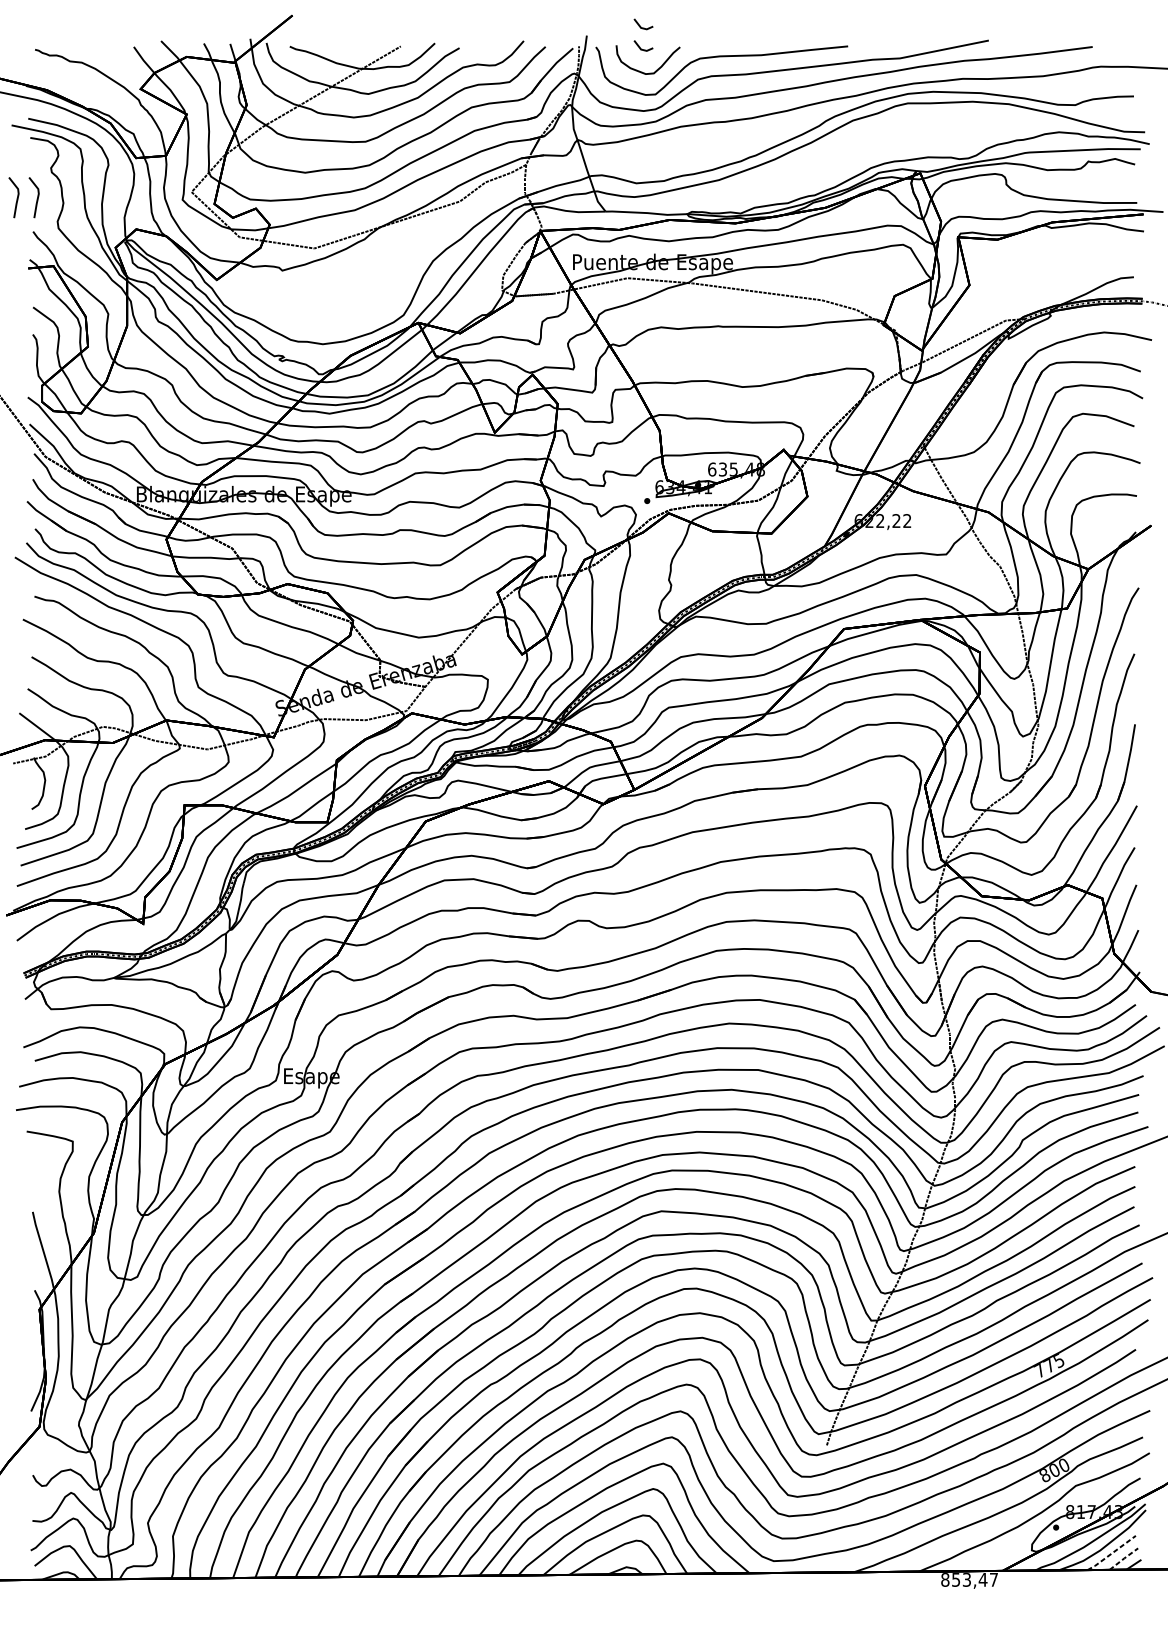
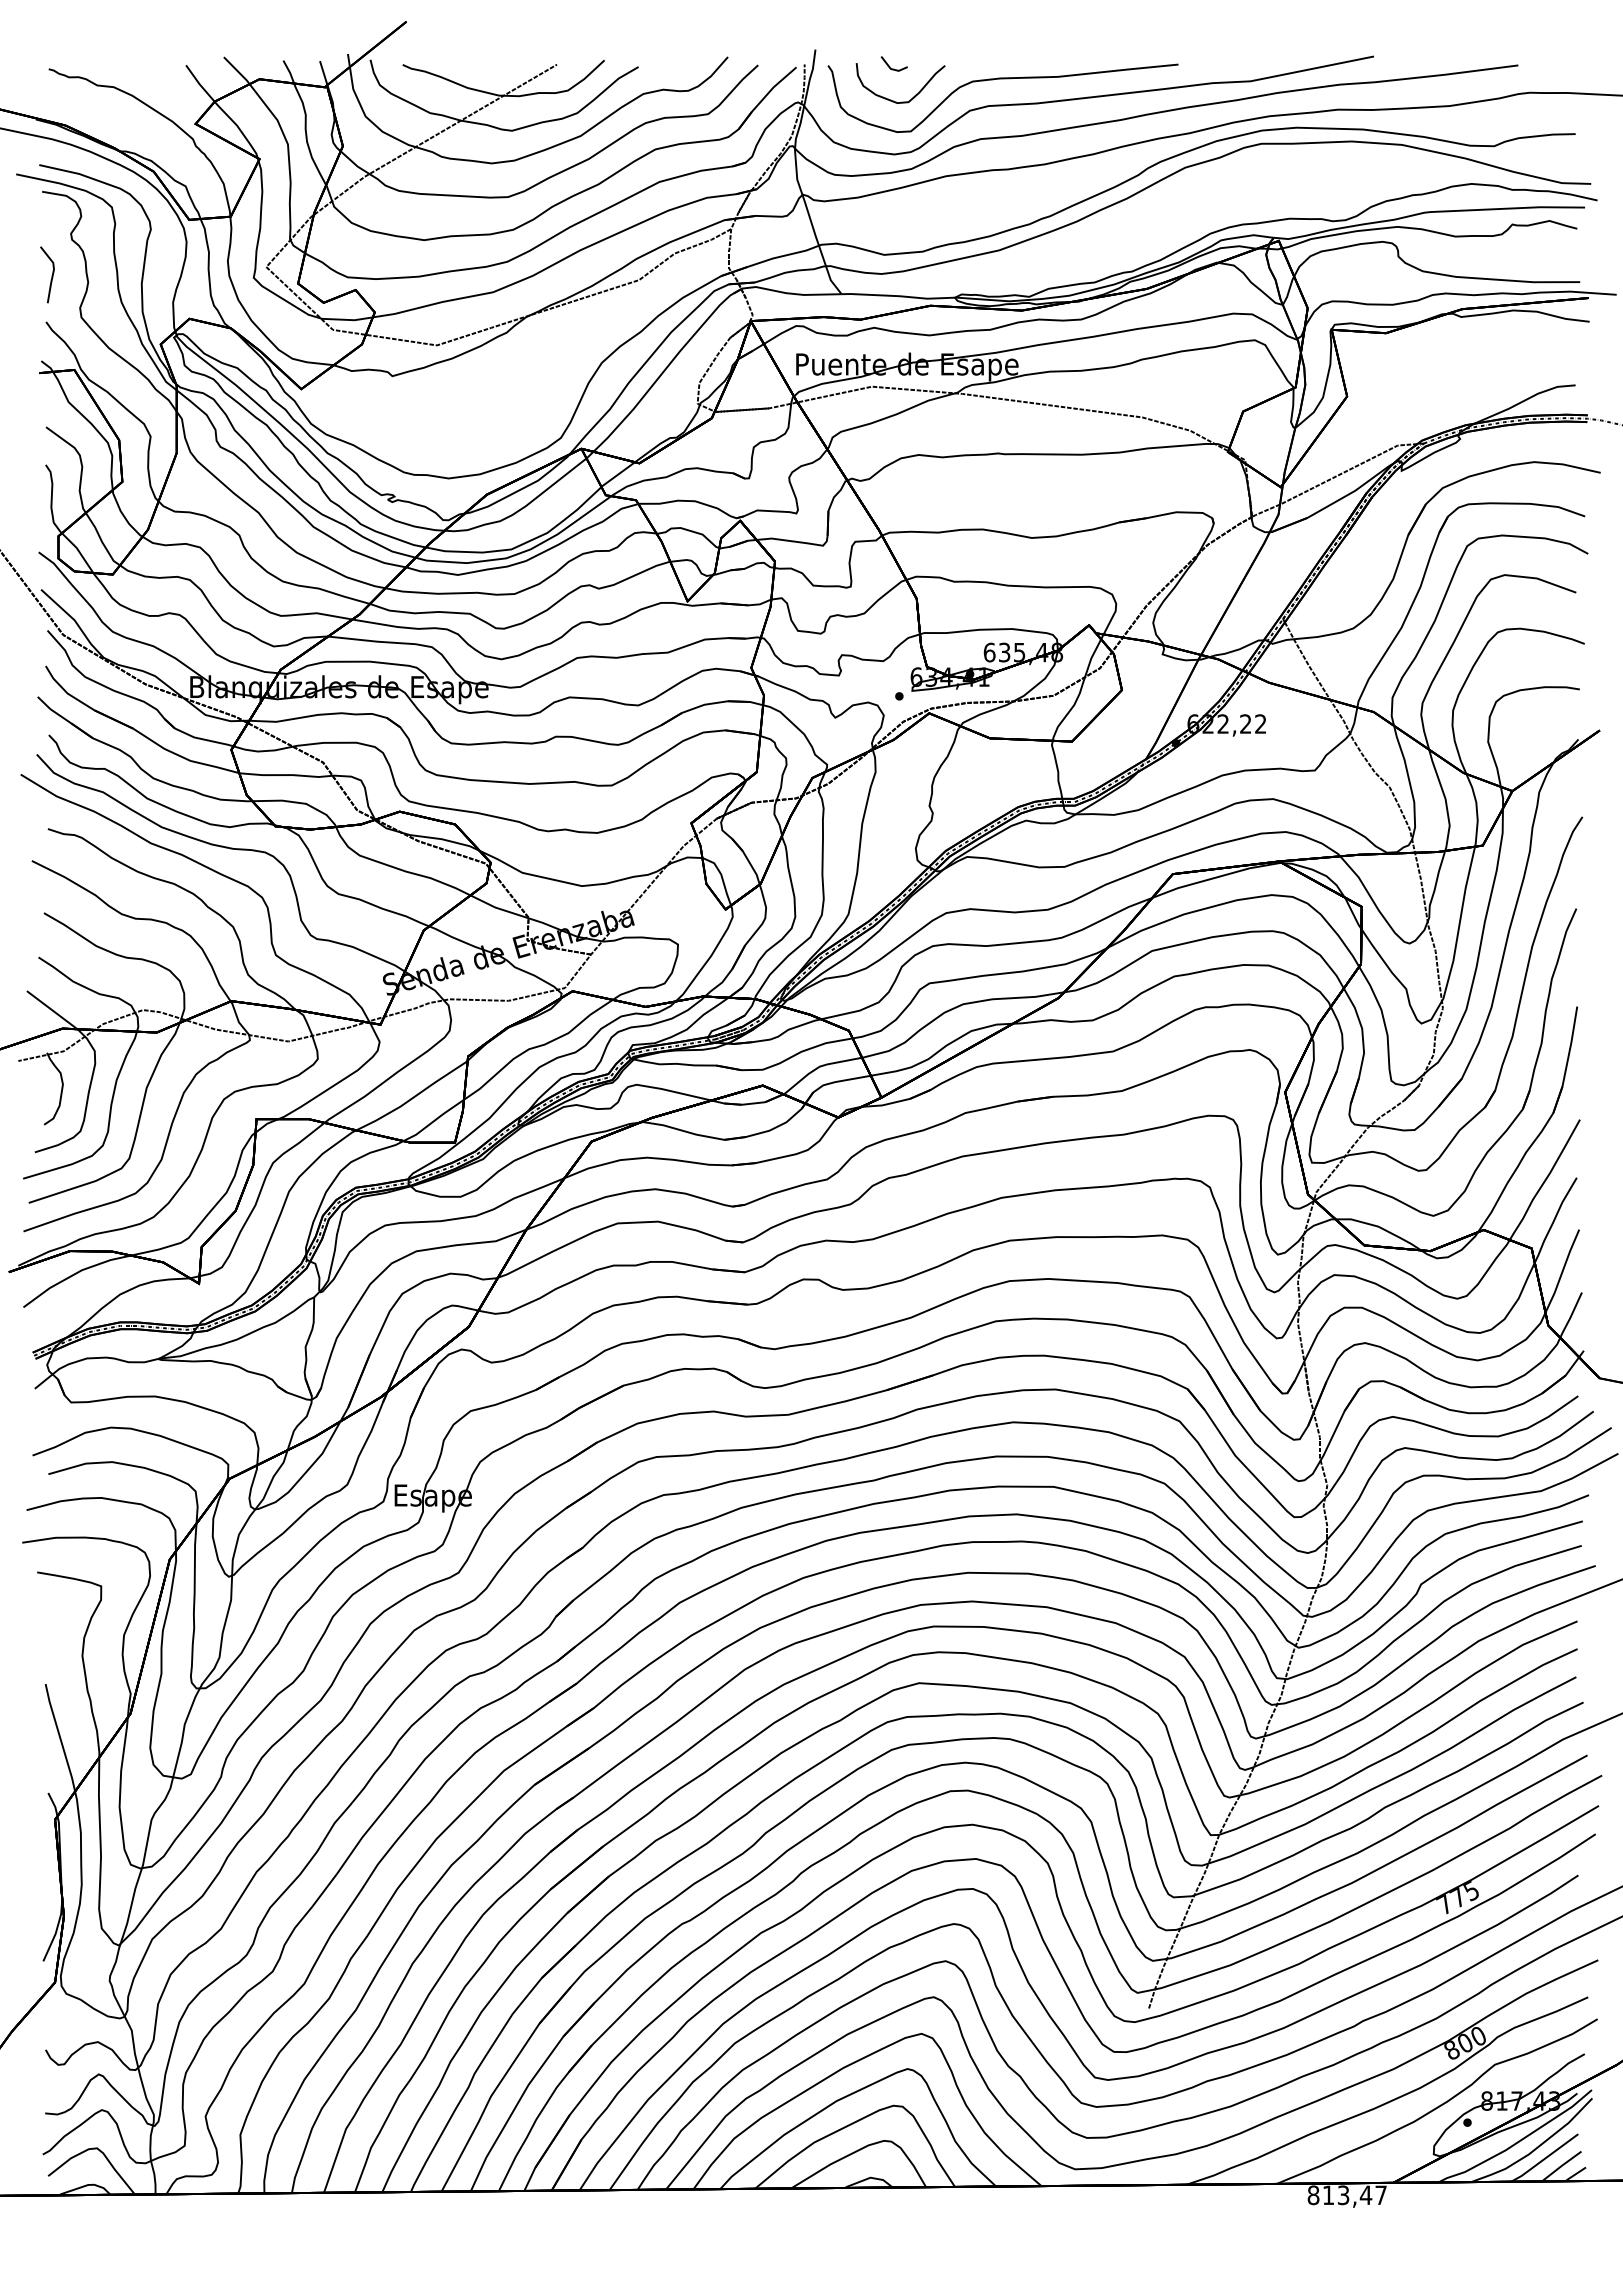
line: (640, 26) -> (890, 36), removed
line: (16, 198) -> (23, 275), removed
line: (1111, 1553) -> (1544, 2158), dashed -> solid
line: (1124, 1558) -> (1562, 2165), dashed -> solid
text: (956, 1580) -> (1328, 2195), 853,47 -> 813,47

